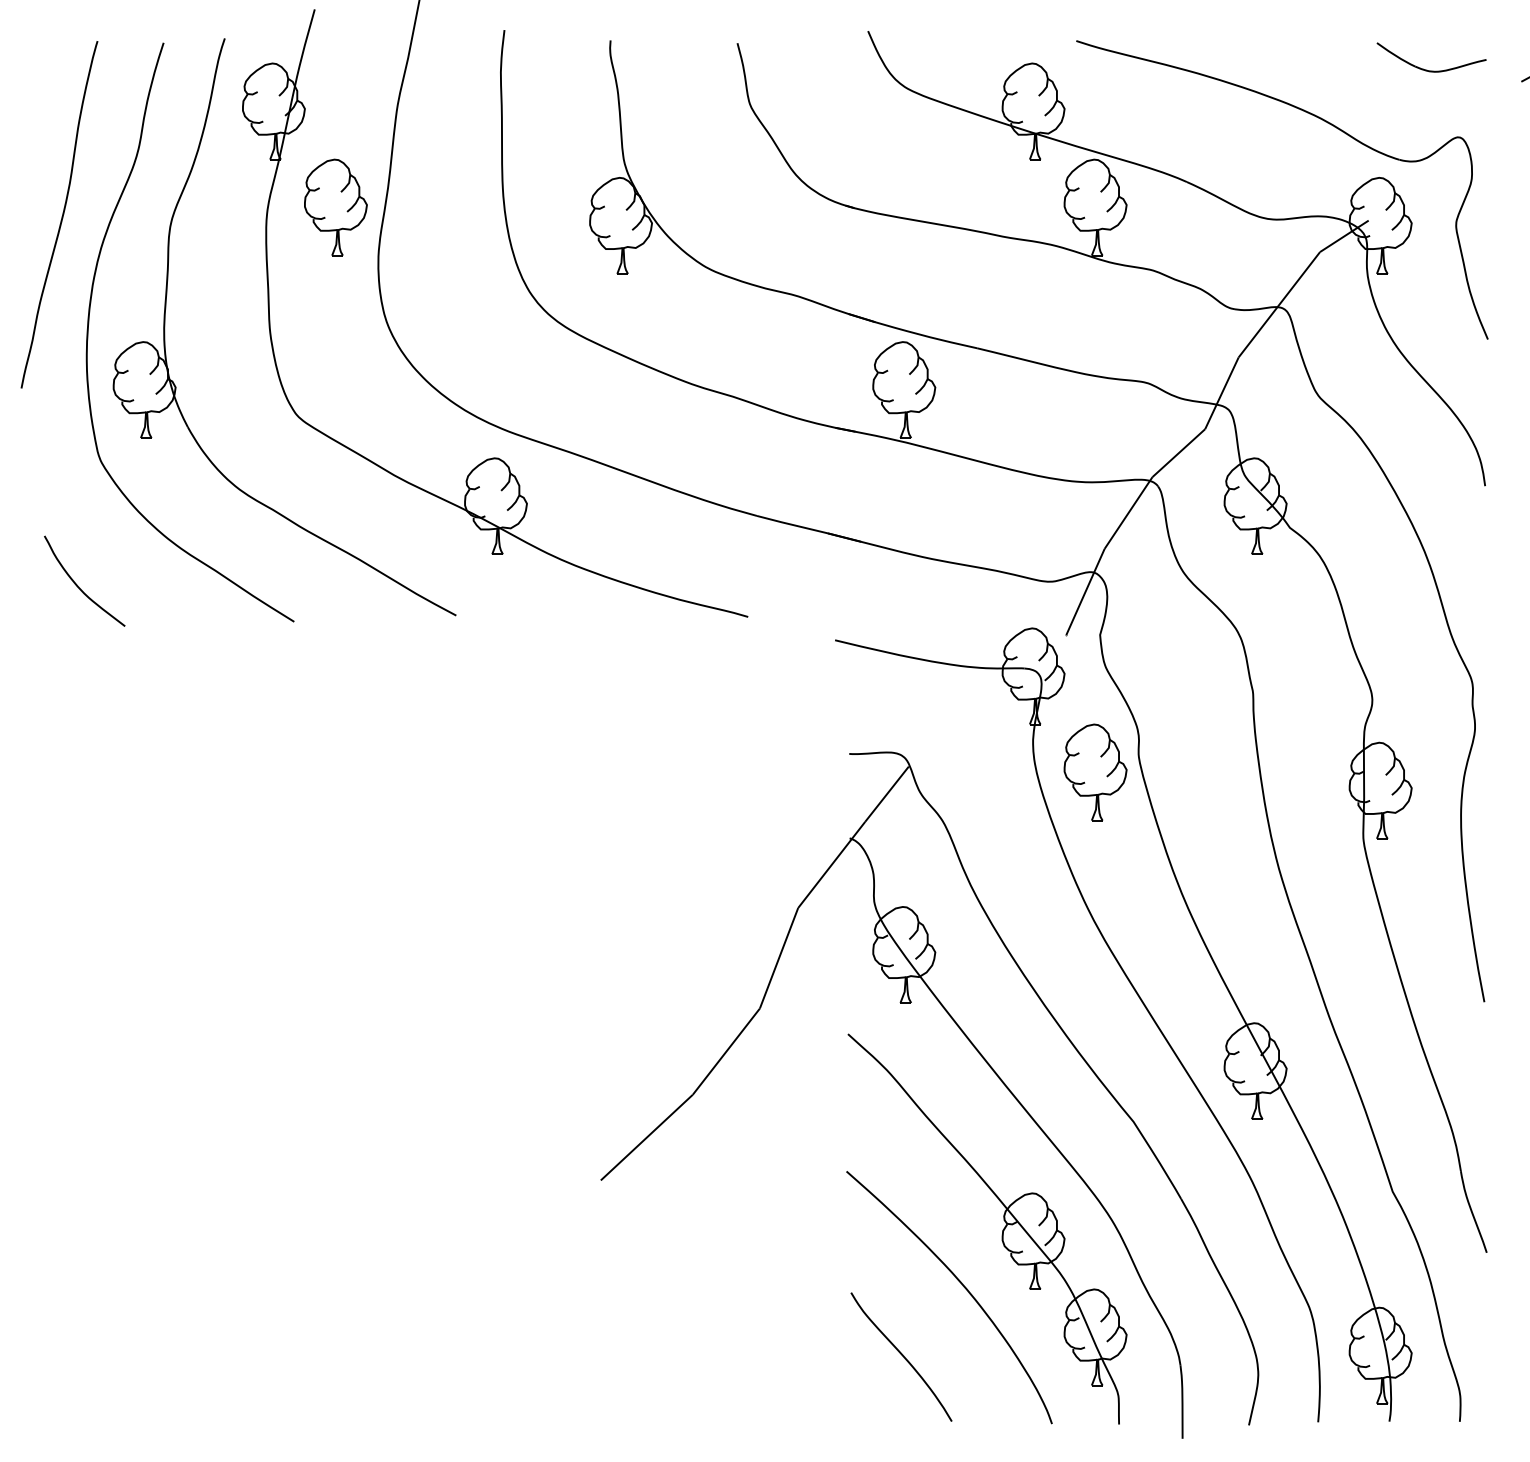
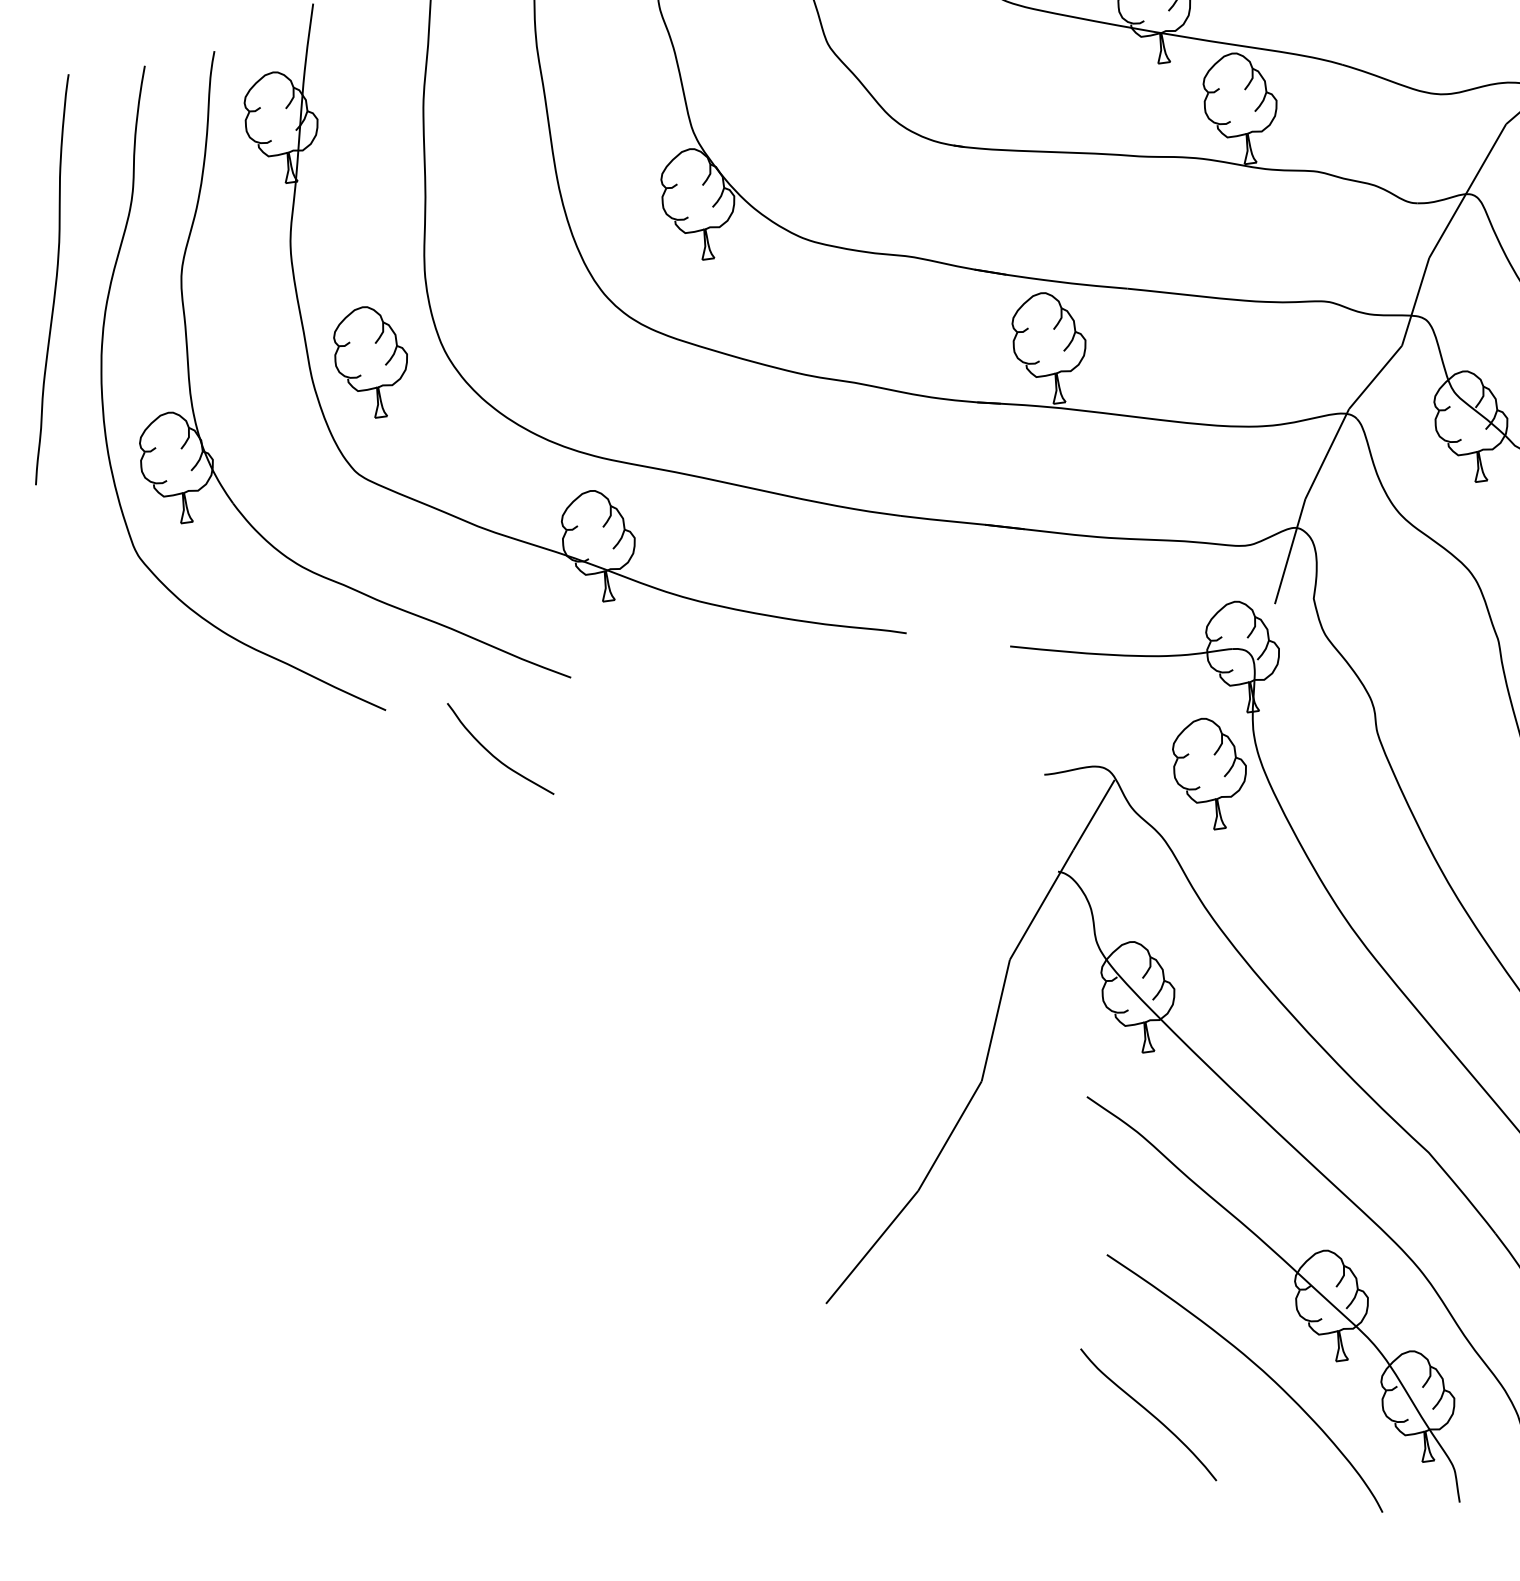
part: (335, 207) -> (371, 362), moved
curve: (78, 585) -> (494, 754), moved
part: (1095, 772) -> (1210, 773), moved
curve: (901, 1355) -> (1148, 1412), moved

